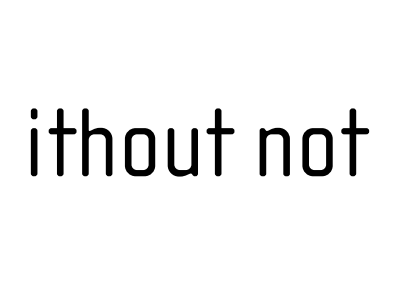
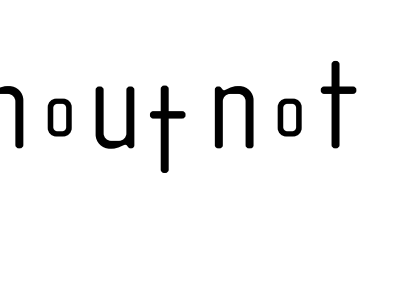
part: (220, 142) -> (167, 129), moved
part: (140, 152) -> (60, 117), size x0.6
part: (317, 152) -> (289, 117), size x0.6

